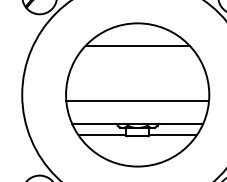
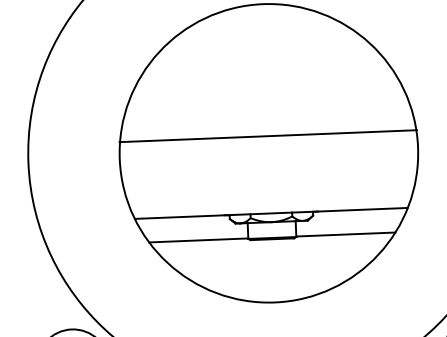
line: (137, 45) -> (264, 50), removed
line: (137, 100) -> (267, 135), moved

